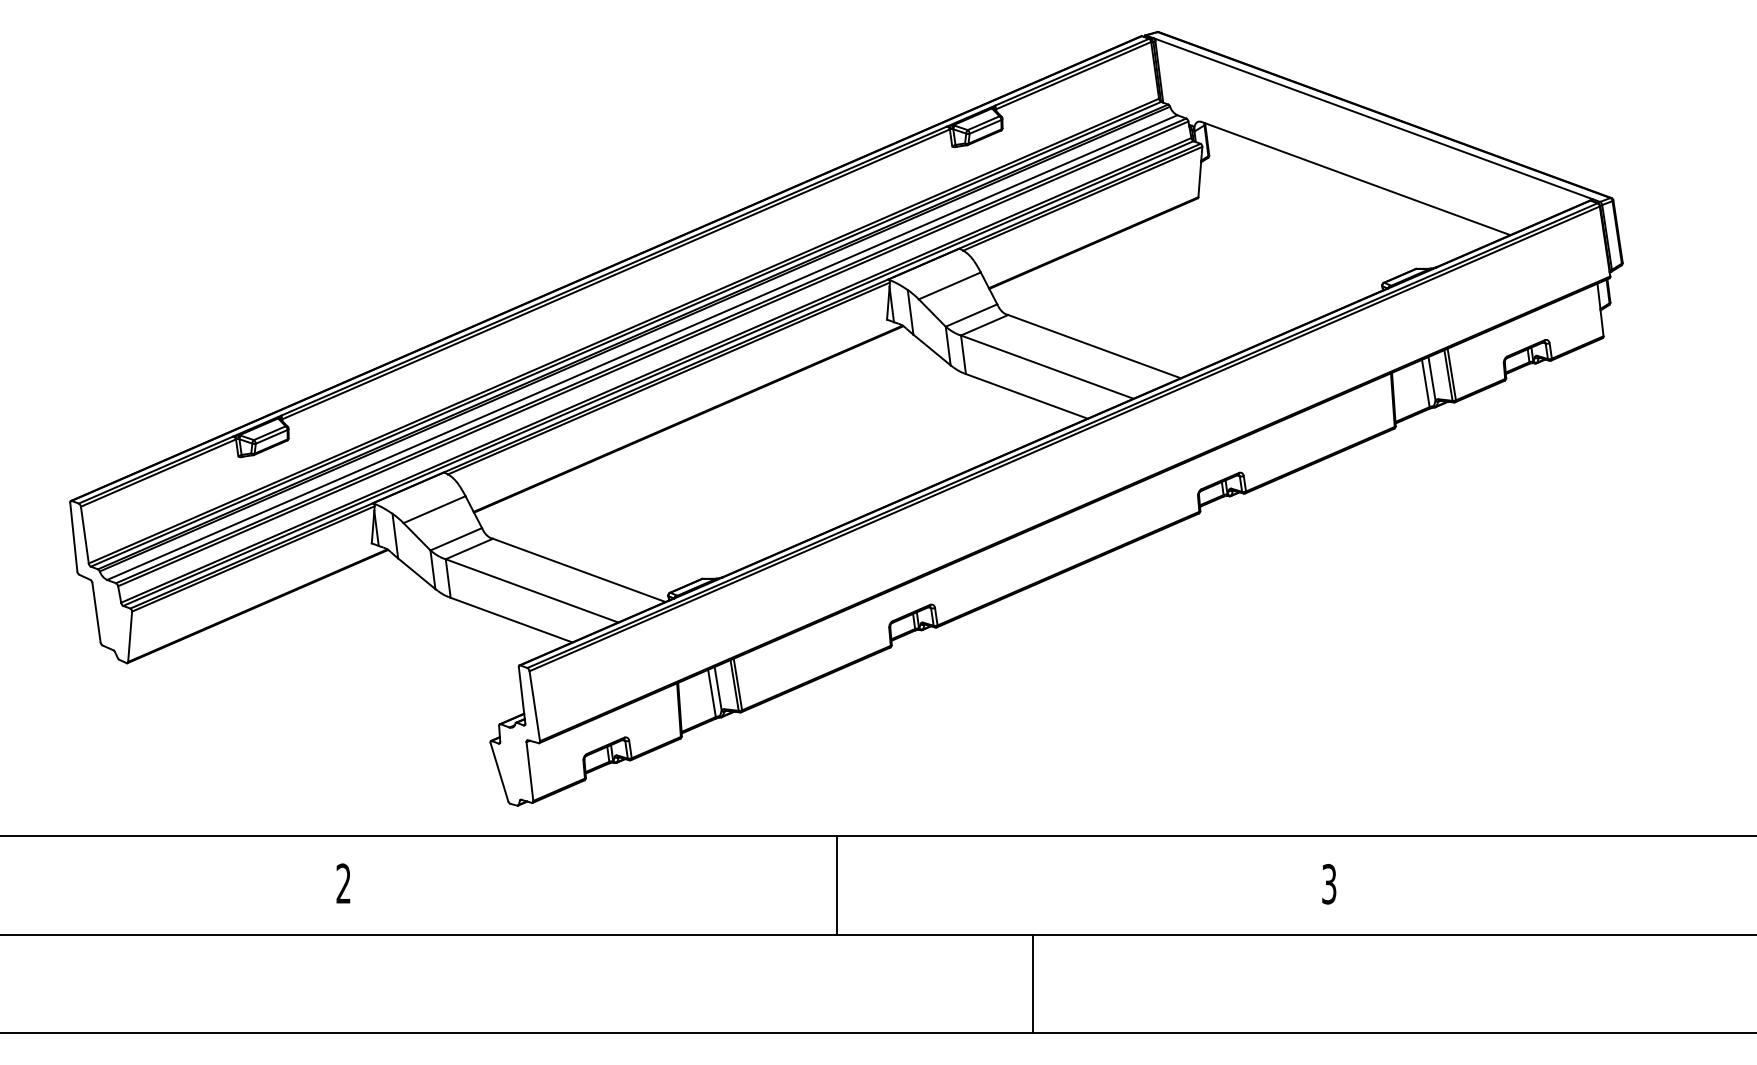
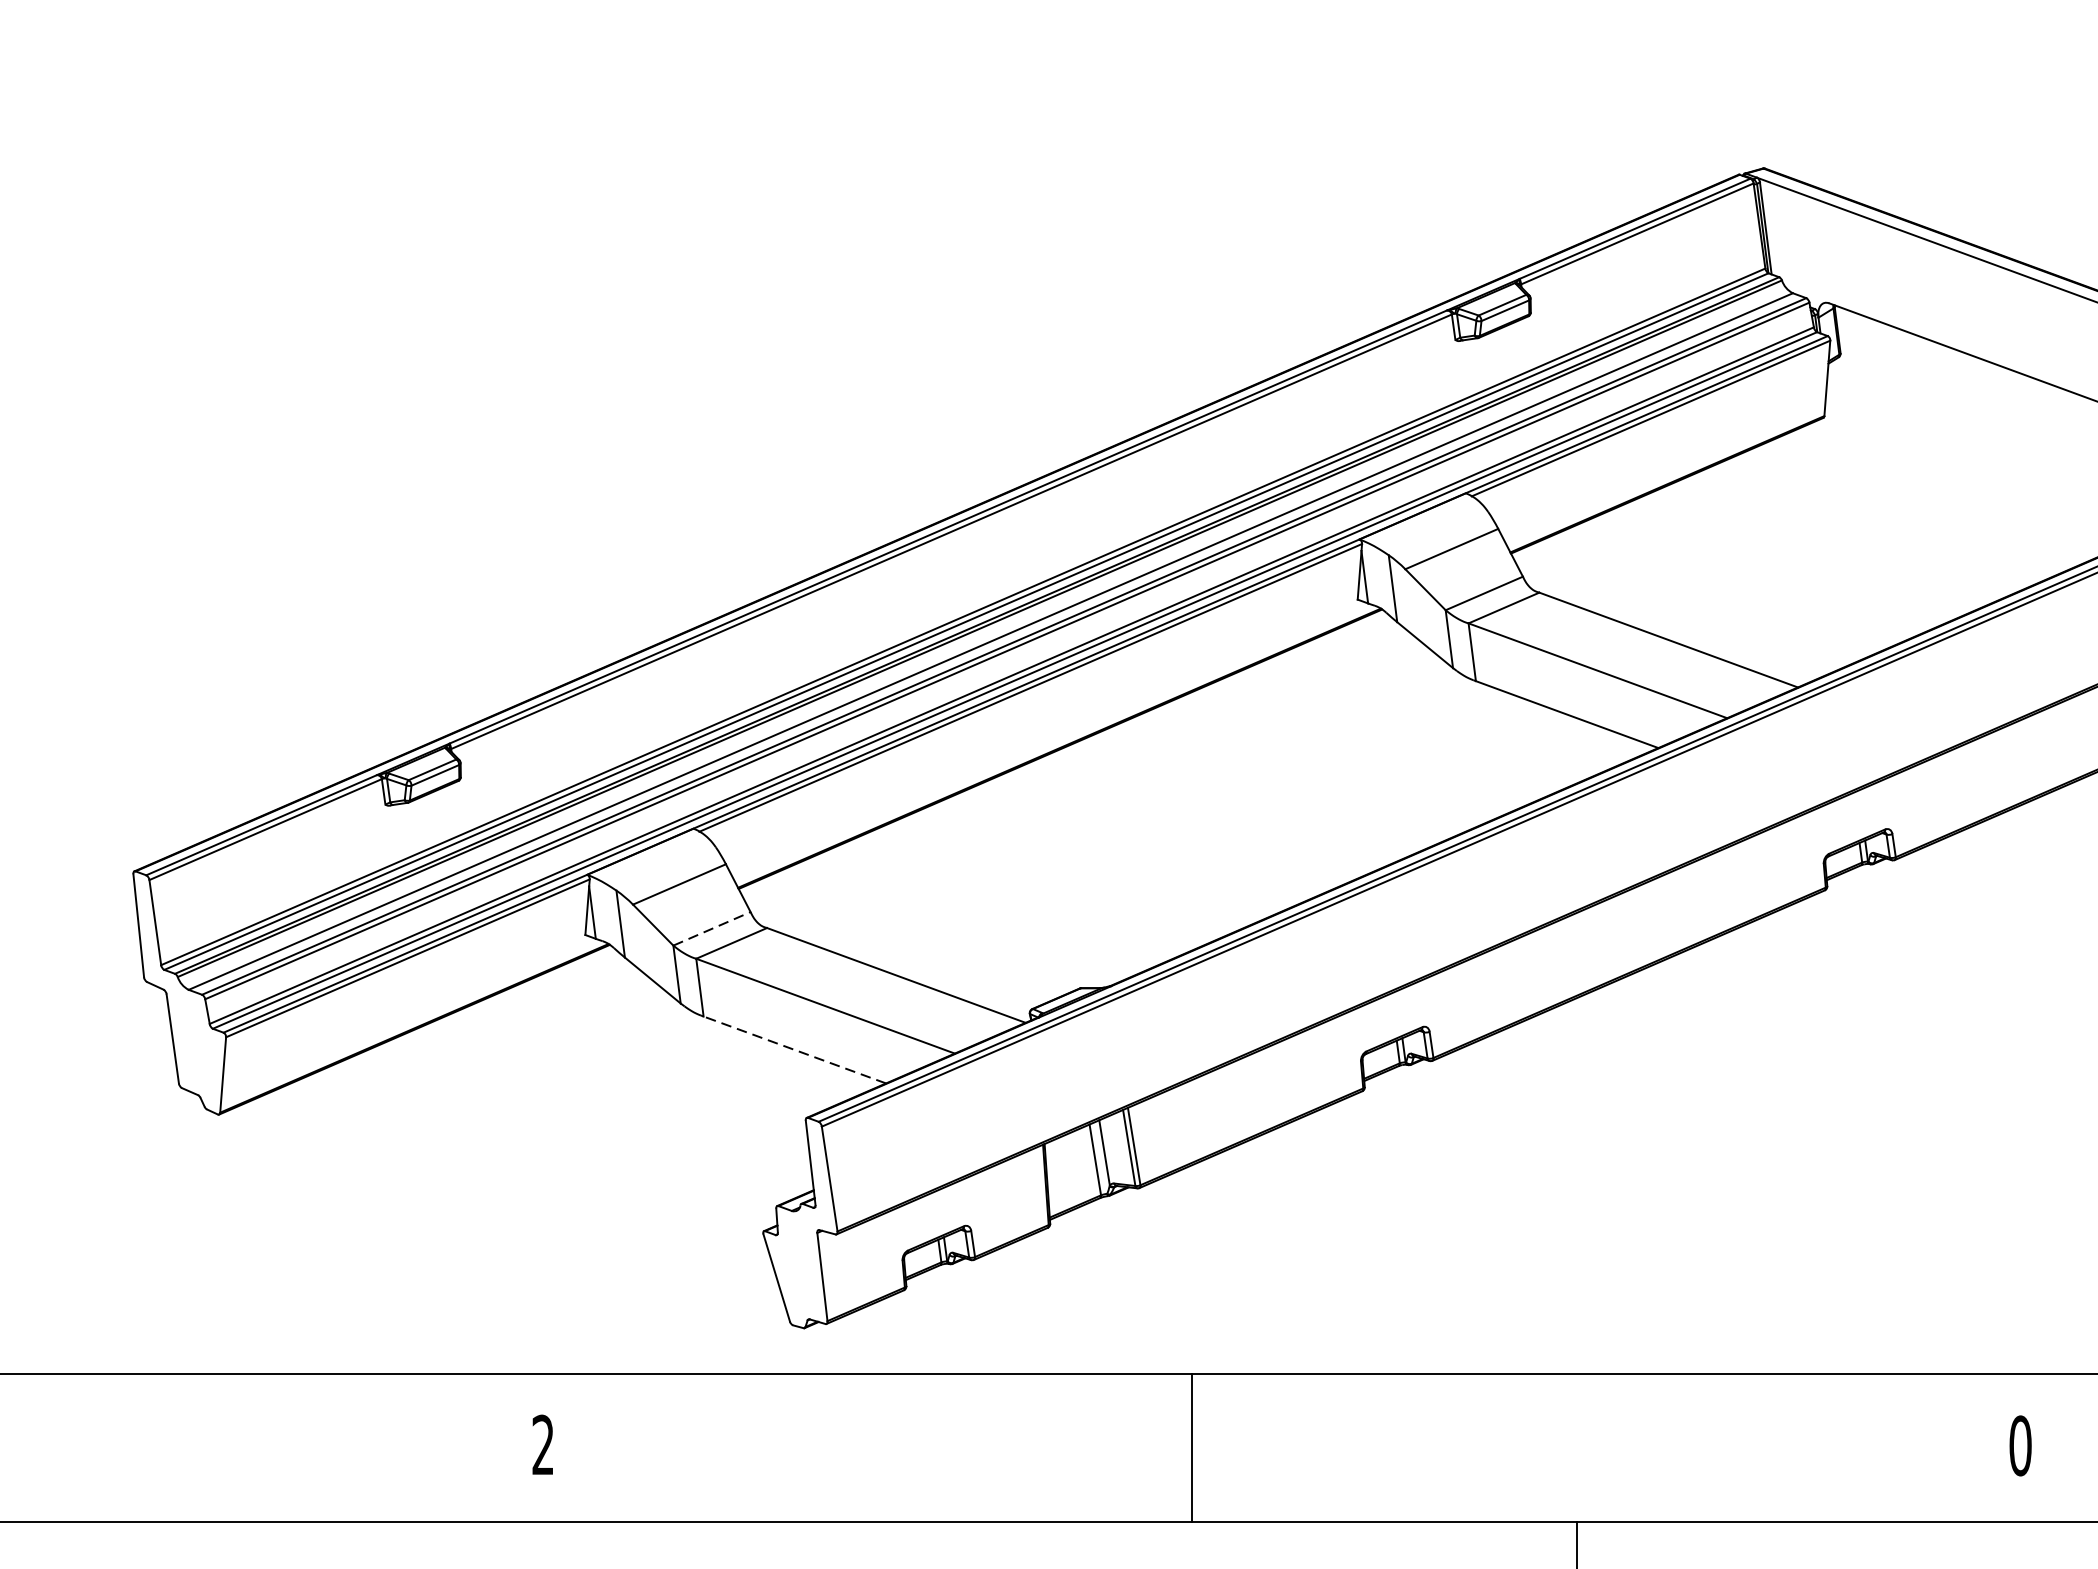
line: (456, 539) -> (712, 929), solid -> dashed
line: (511, 620) -> (794, 1050), solid -> dashed
text: (1329, 884) -> (2020, 1446), 3 -> 0
line: (836, 885) -> (1191, 1447), moved

